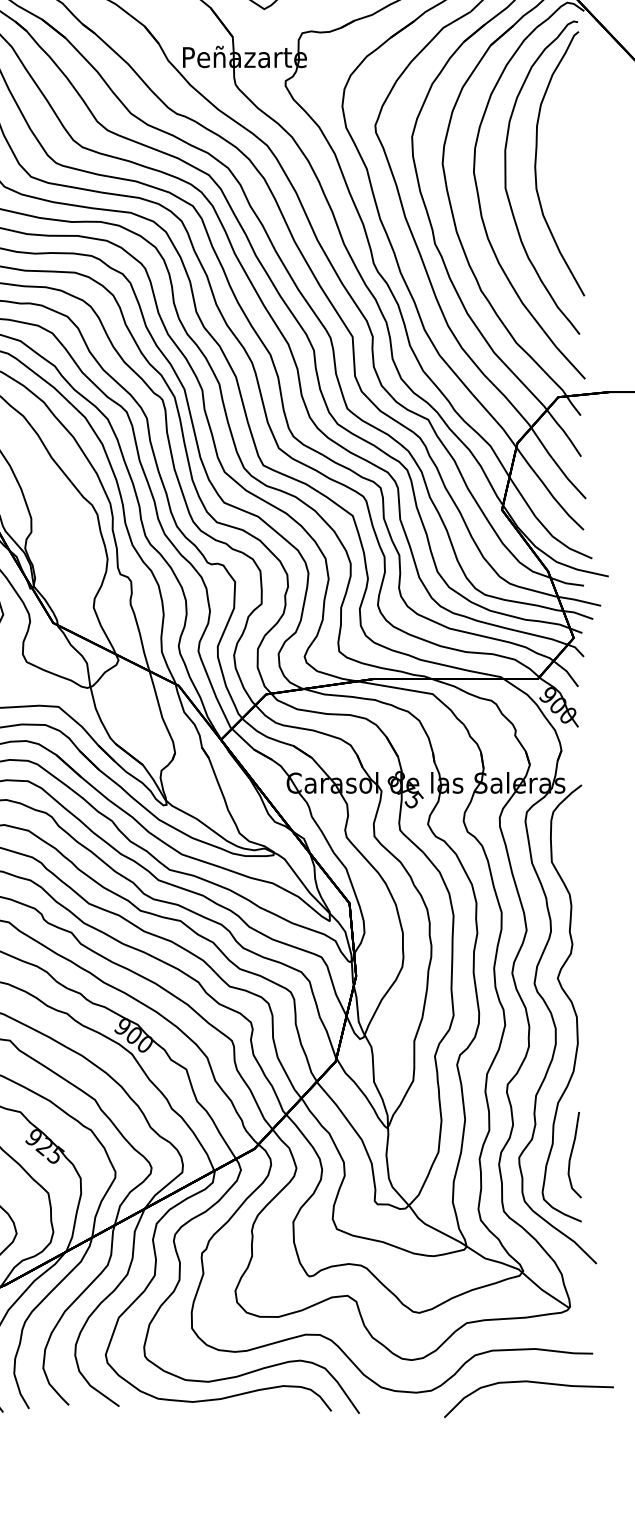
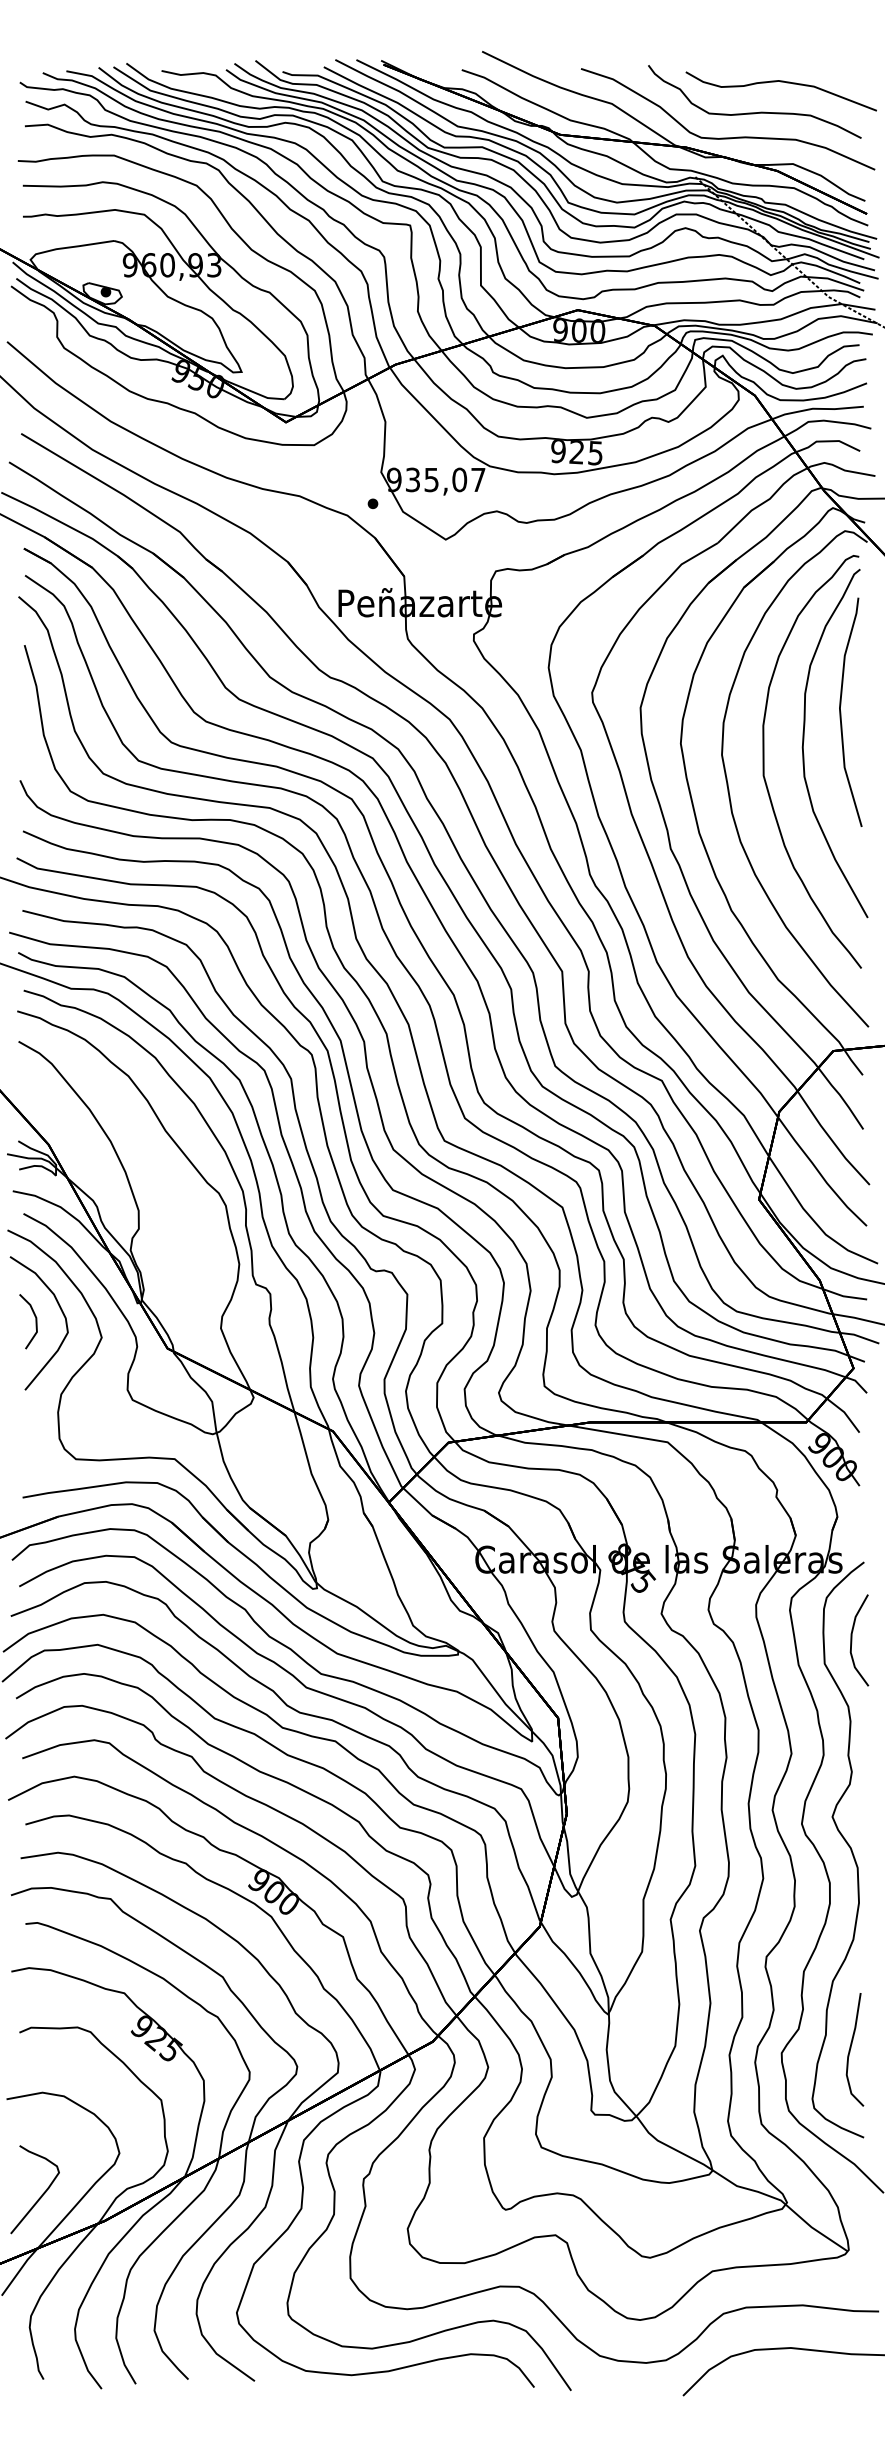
curve: (564, 139) -> (841, 711), added
curve: (572, 844) -> (852, 1640), added

